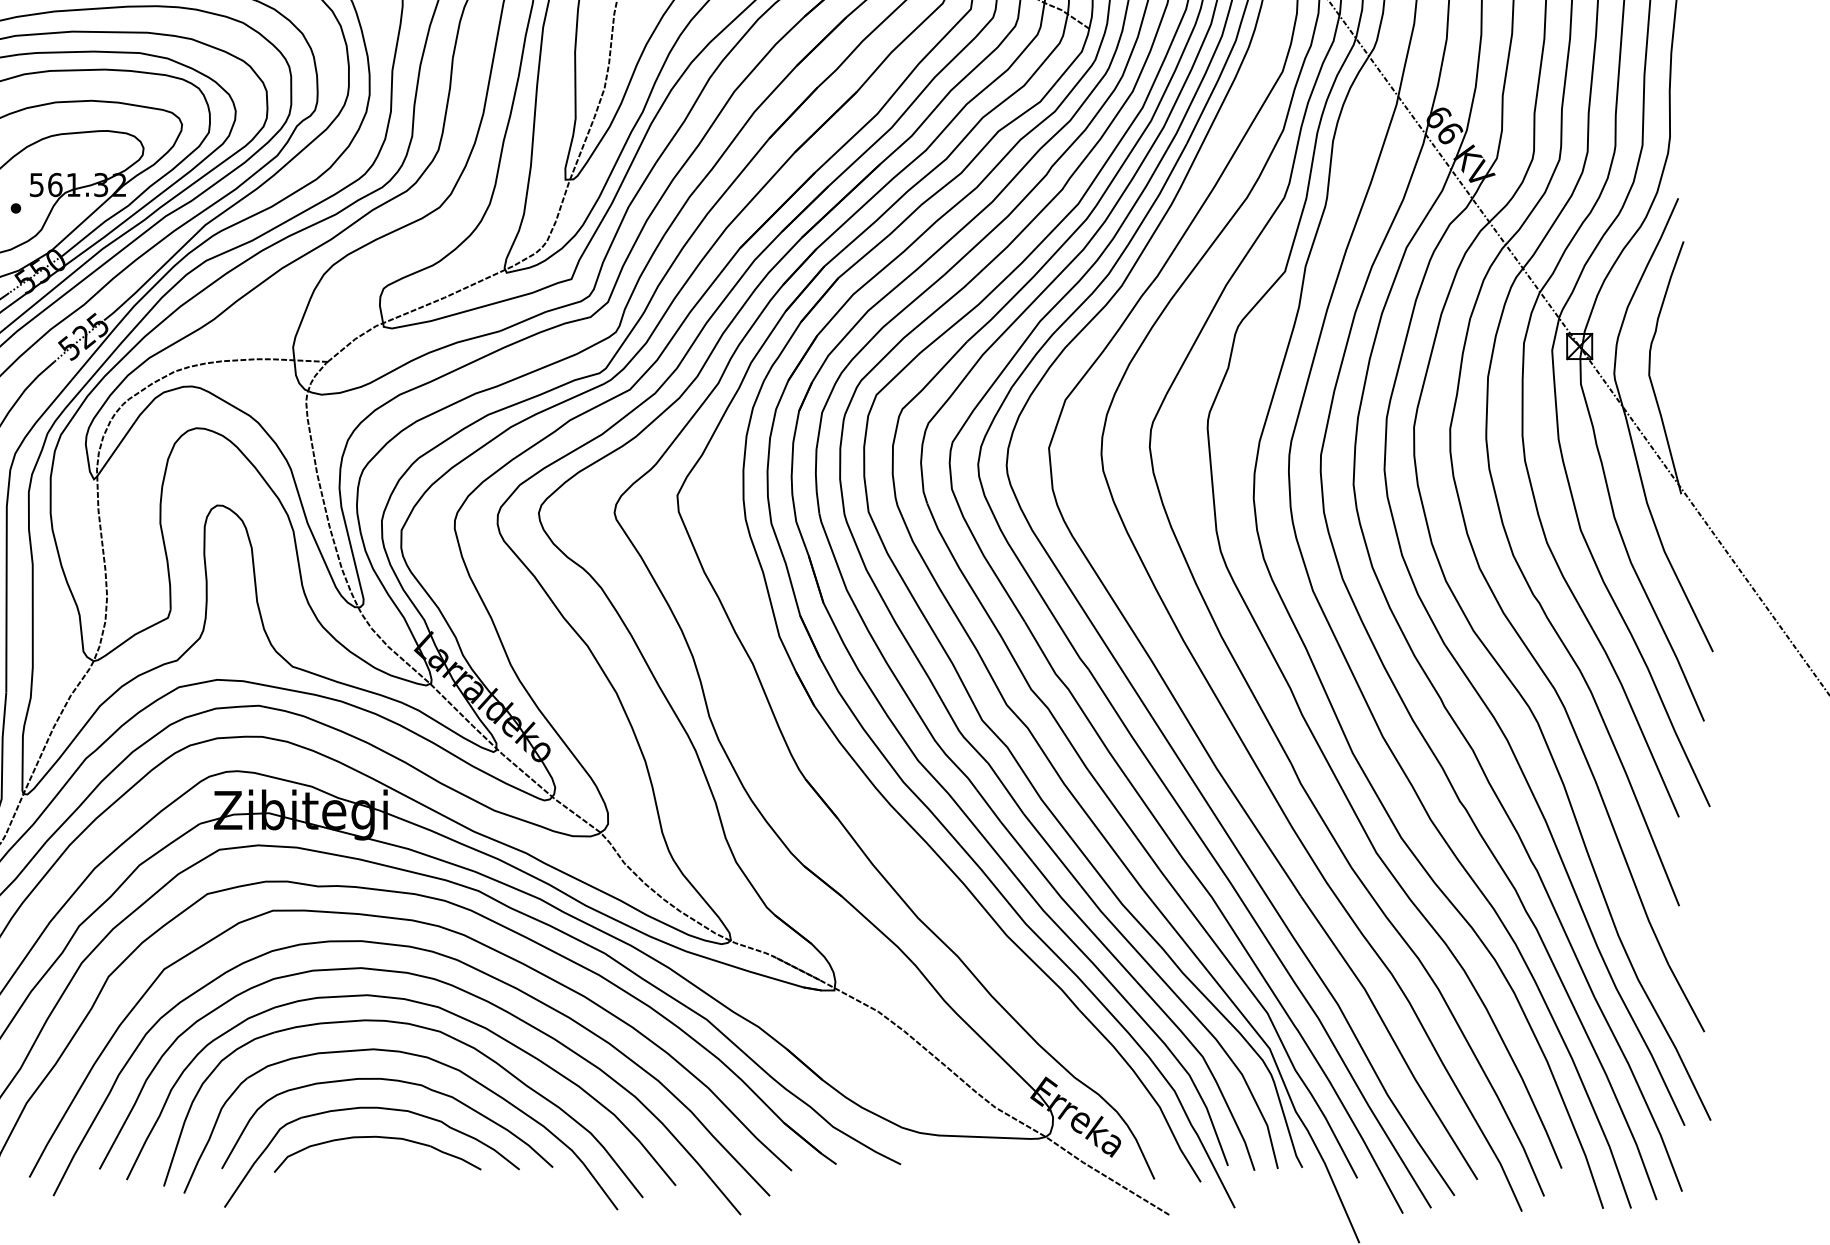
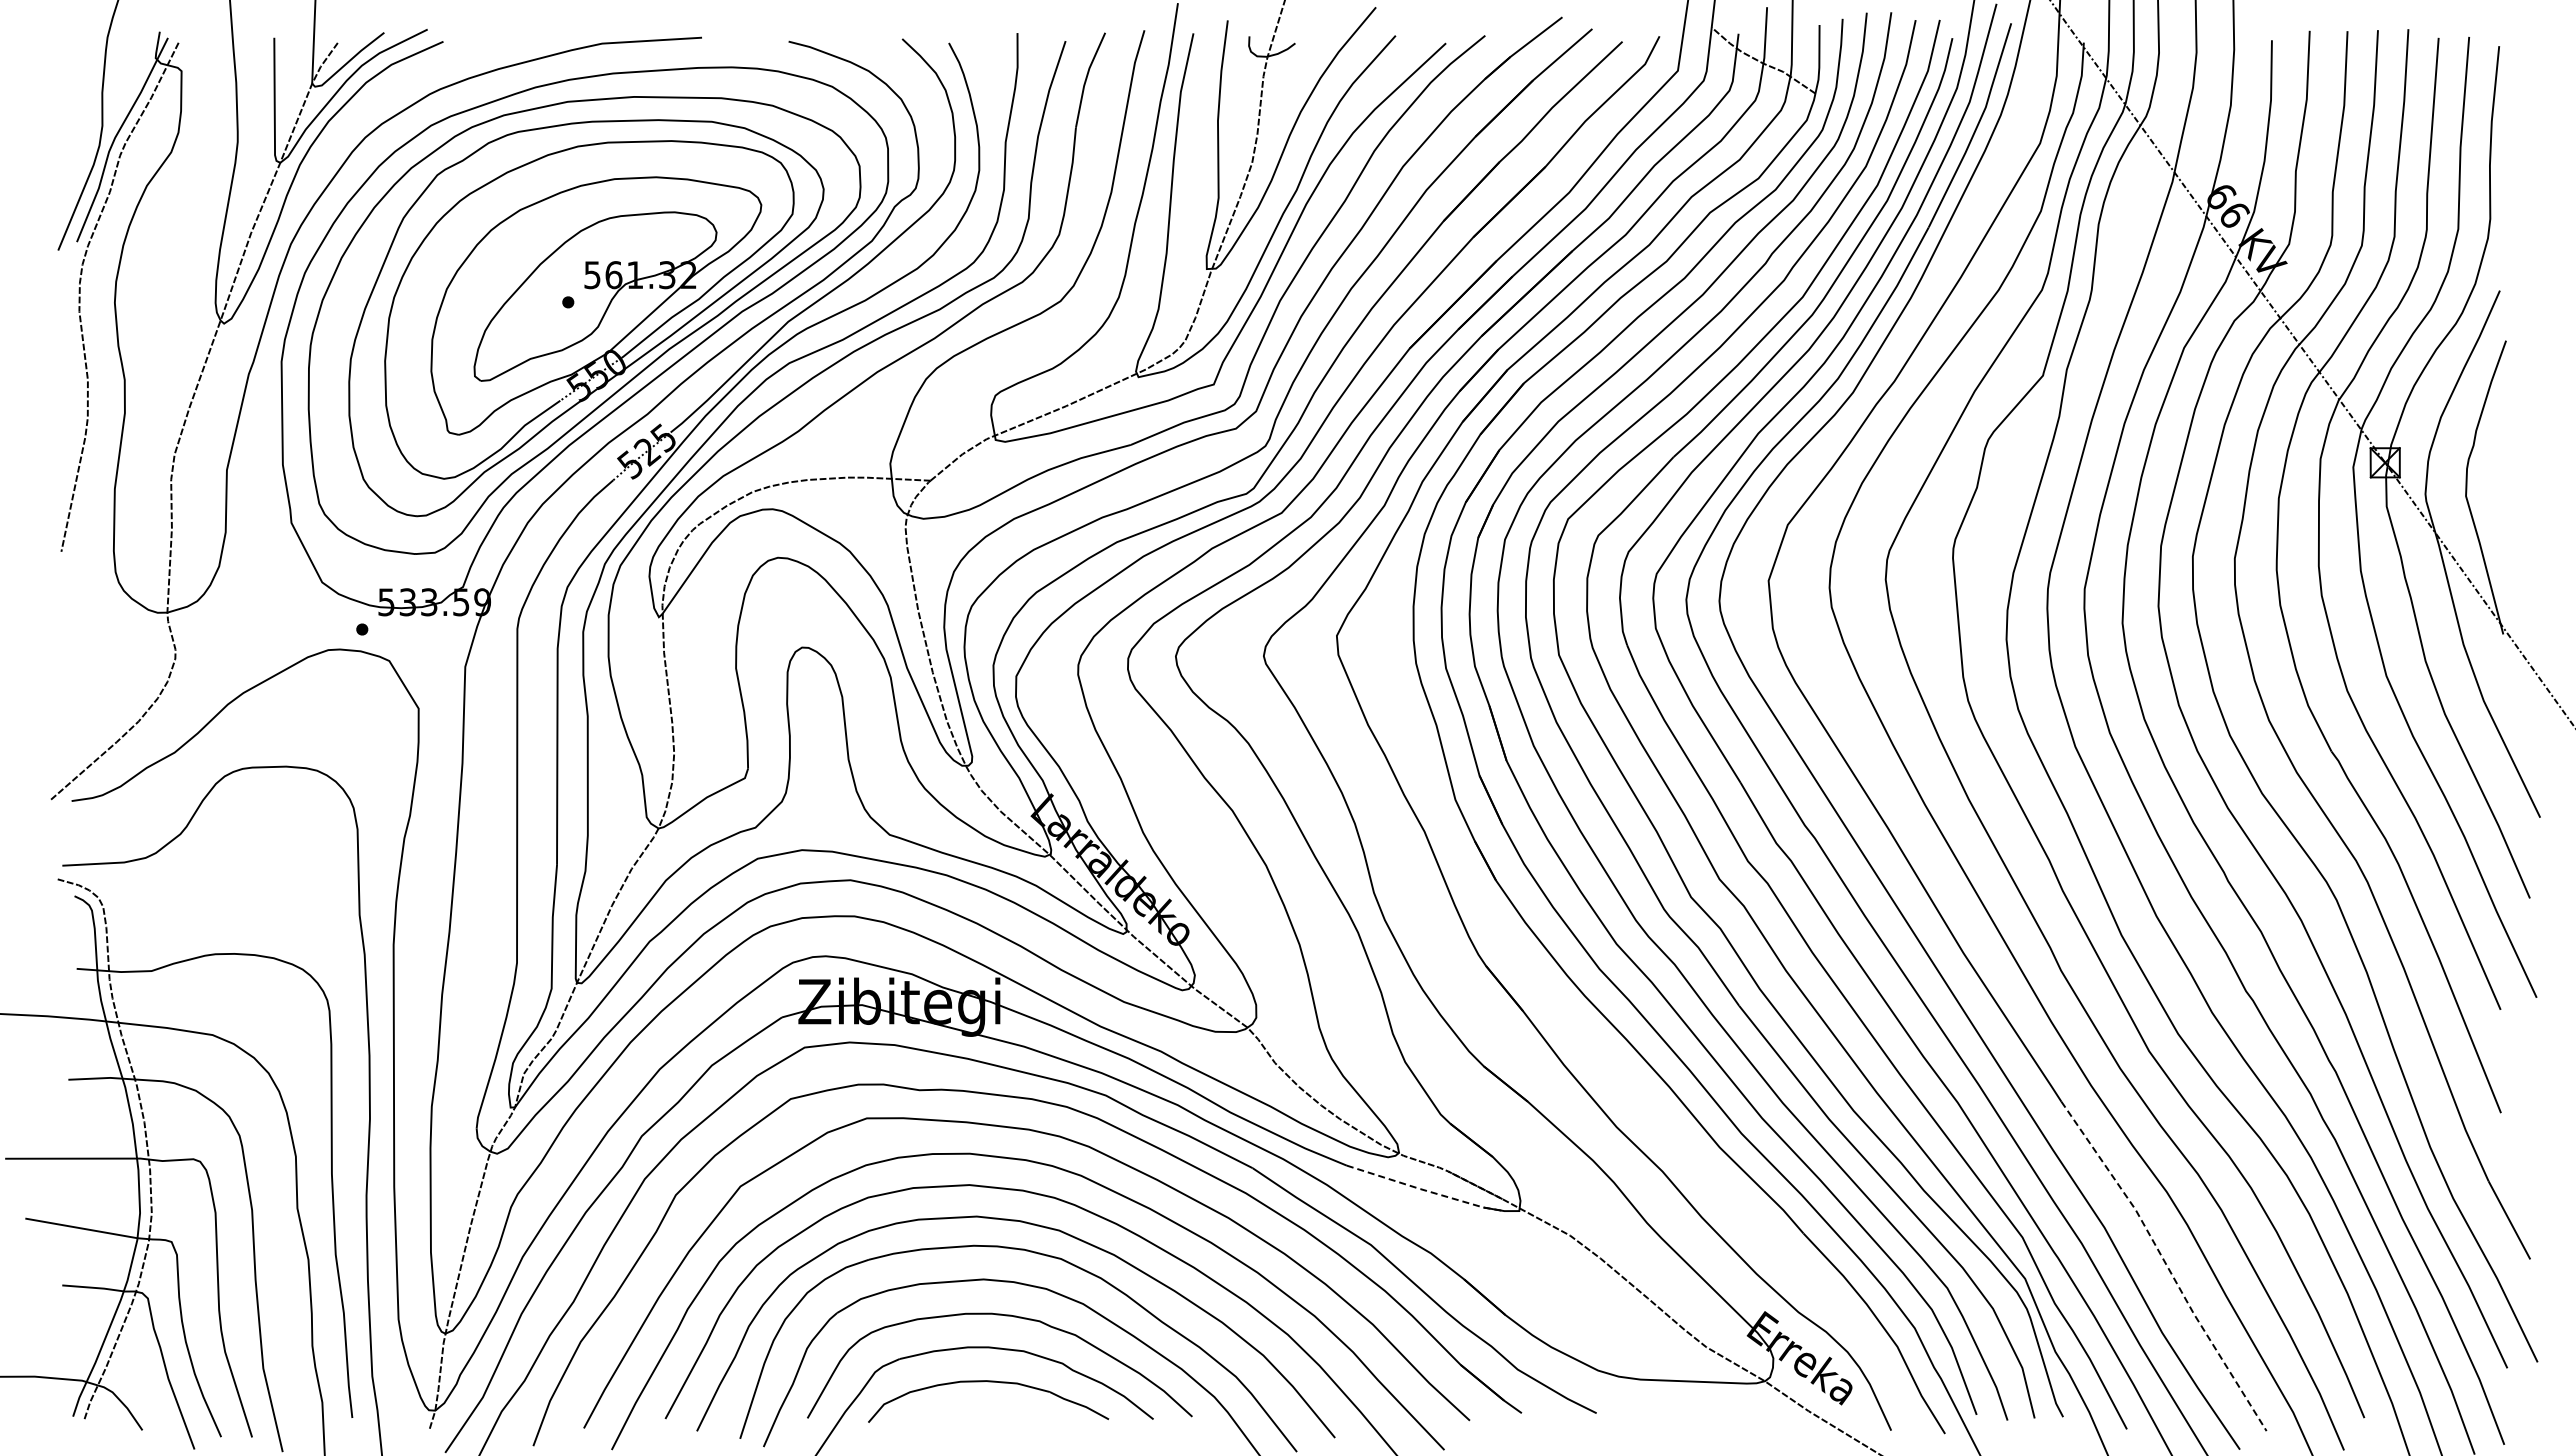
line: (753, 972) -> (1425, 1190), solid -> dashed
line: (1391, 1036) -> (2166, 1264), solid -> dashed

